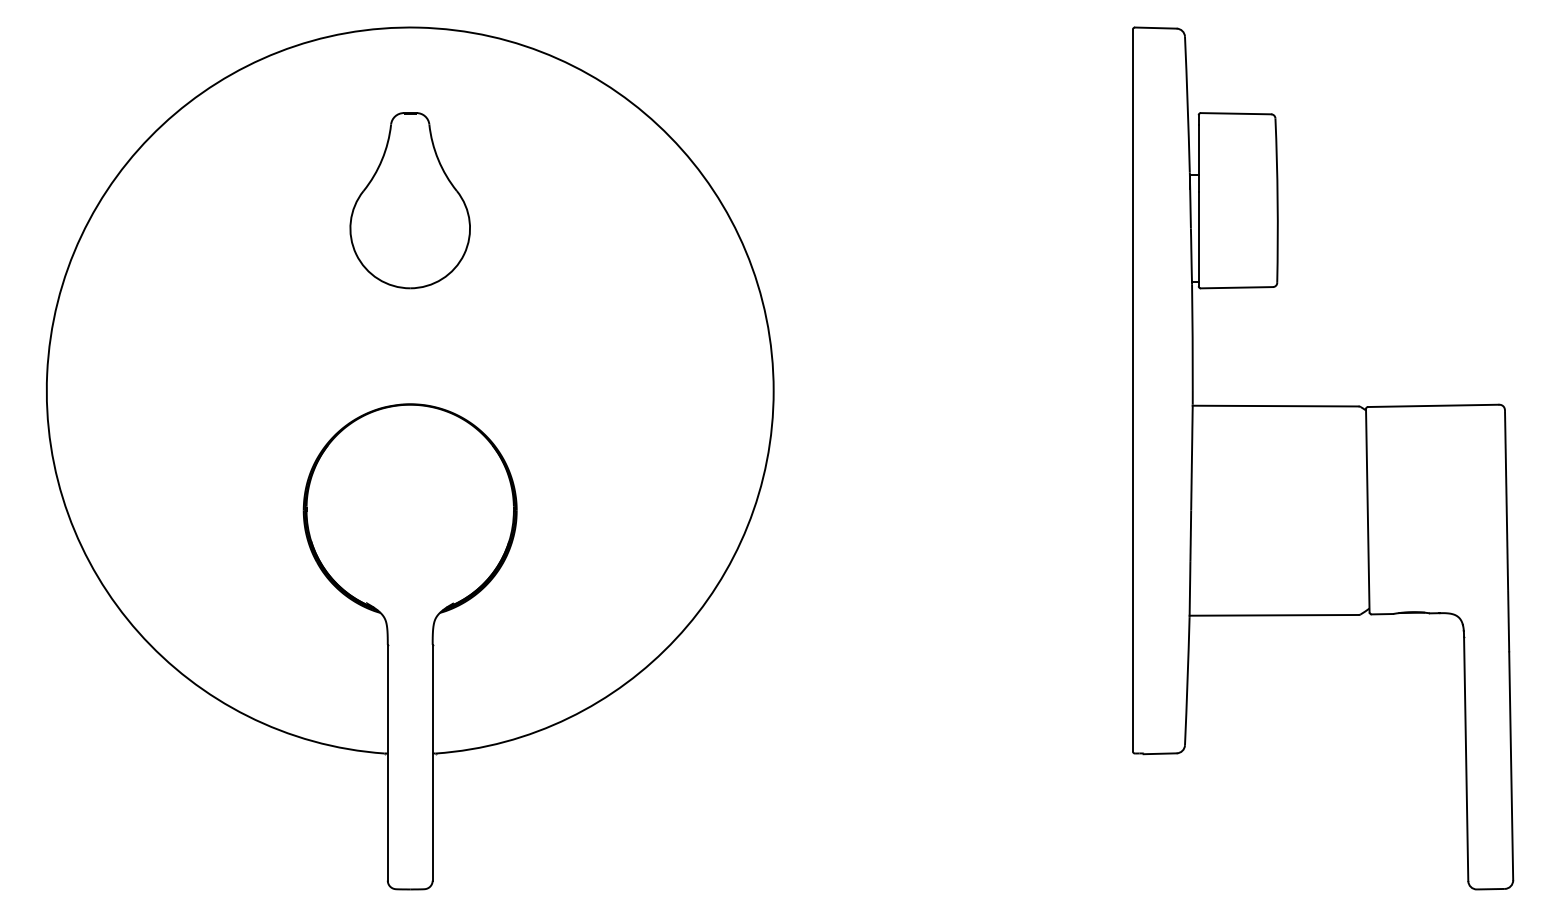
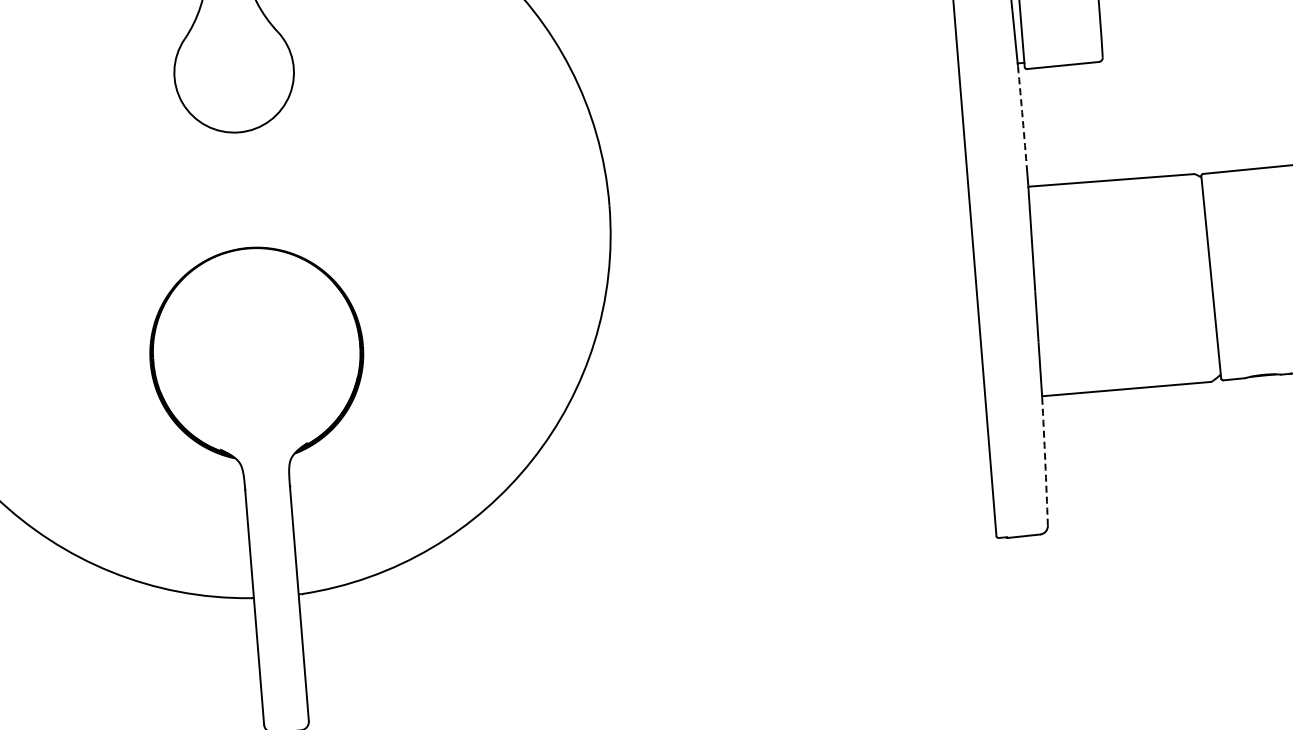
arc: (1192, 337) -> (1022, 118), solid -> dashed
arc: (1187, 681) -> (1045, 462), solid -> dashed

